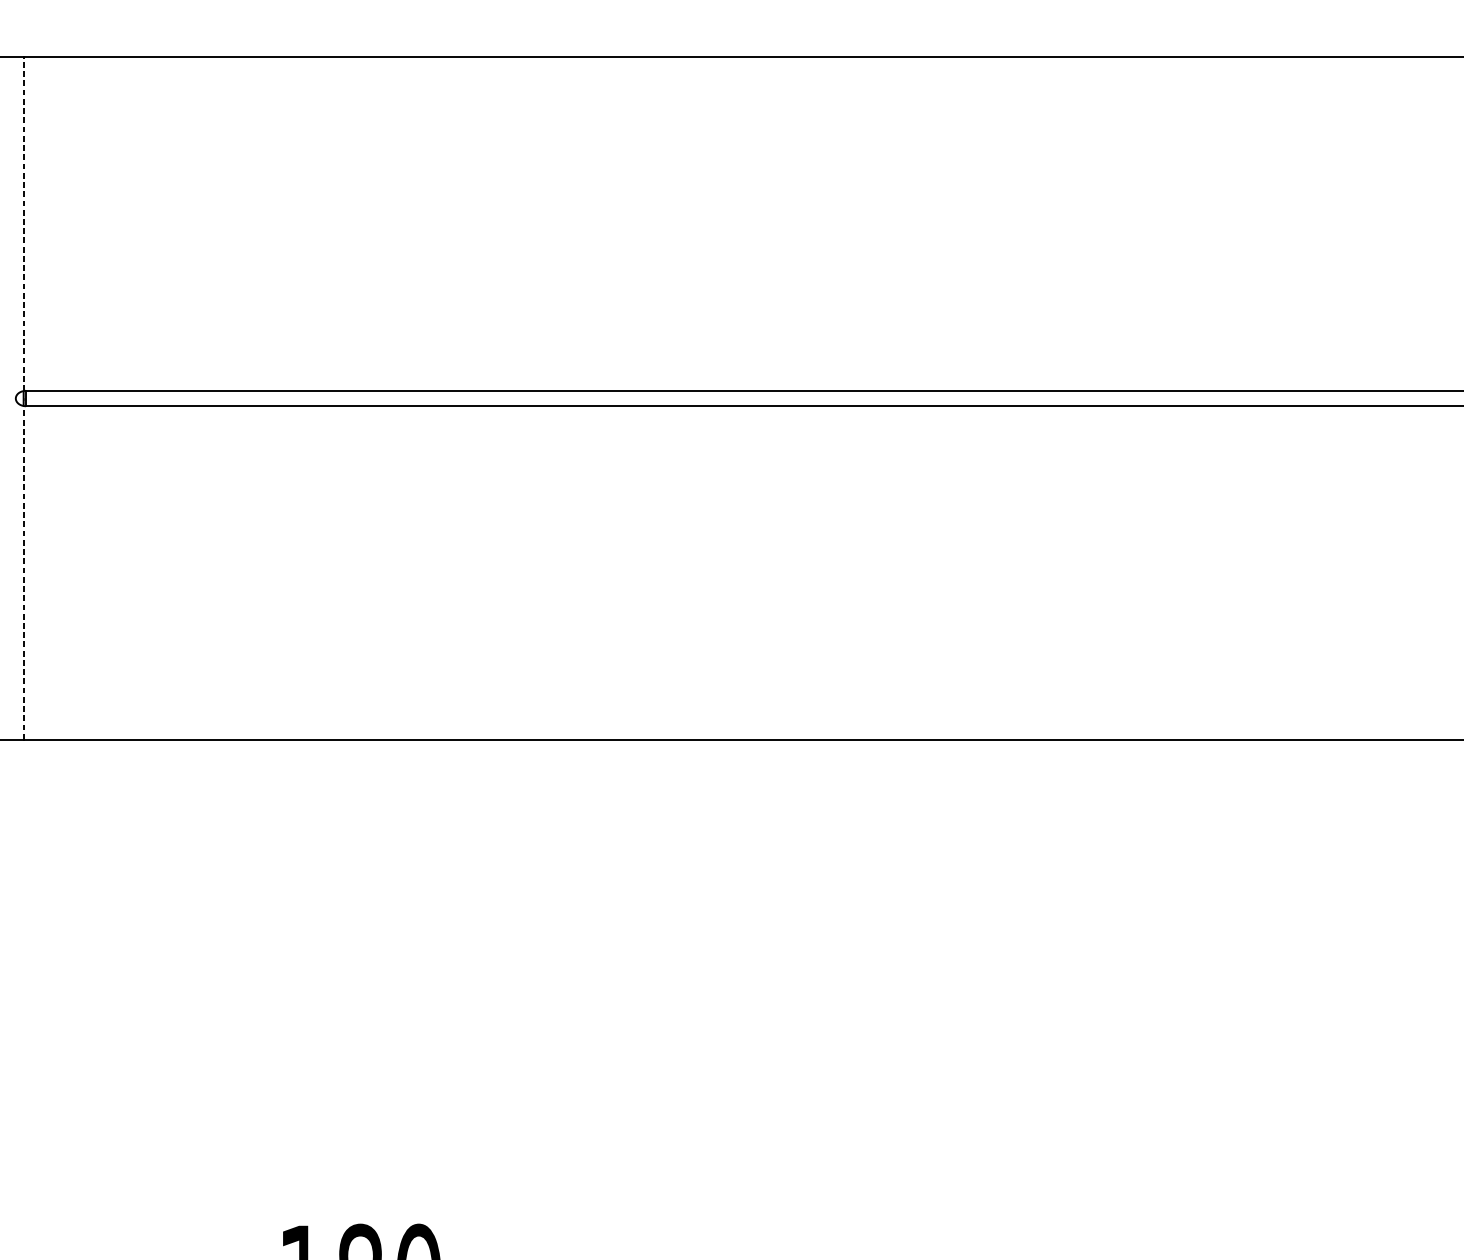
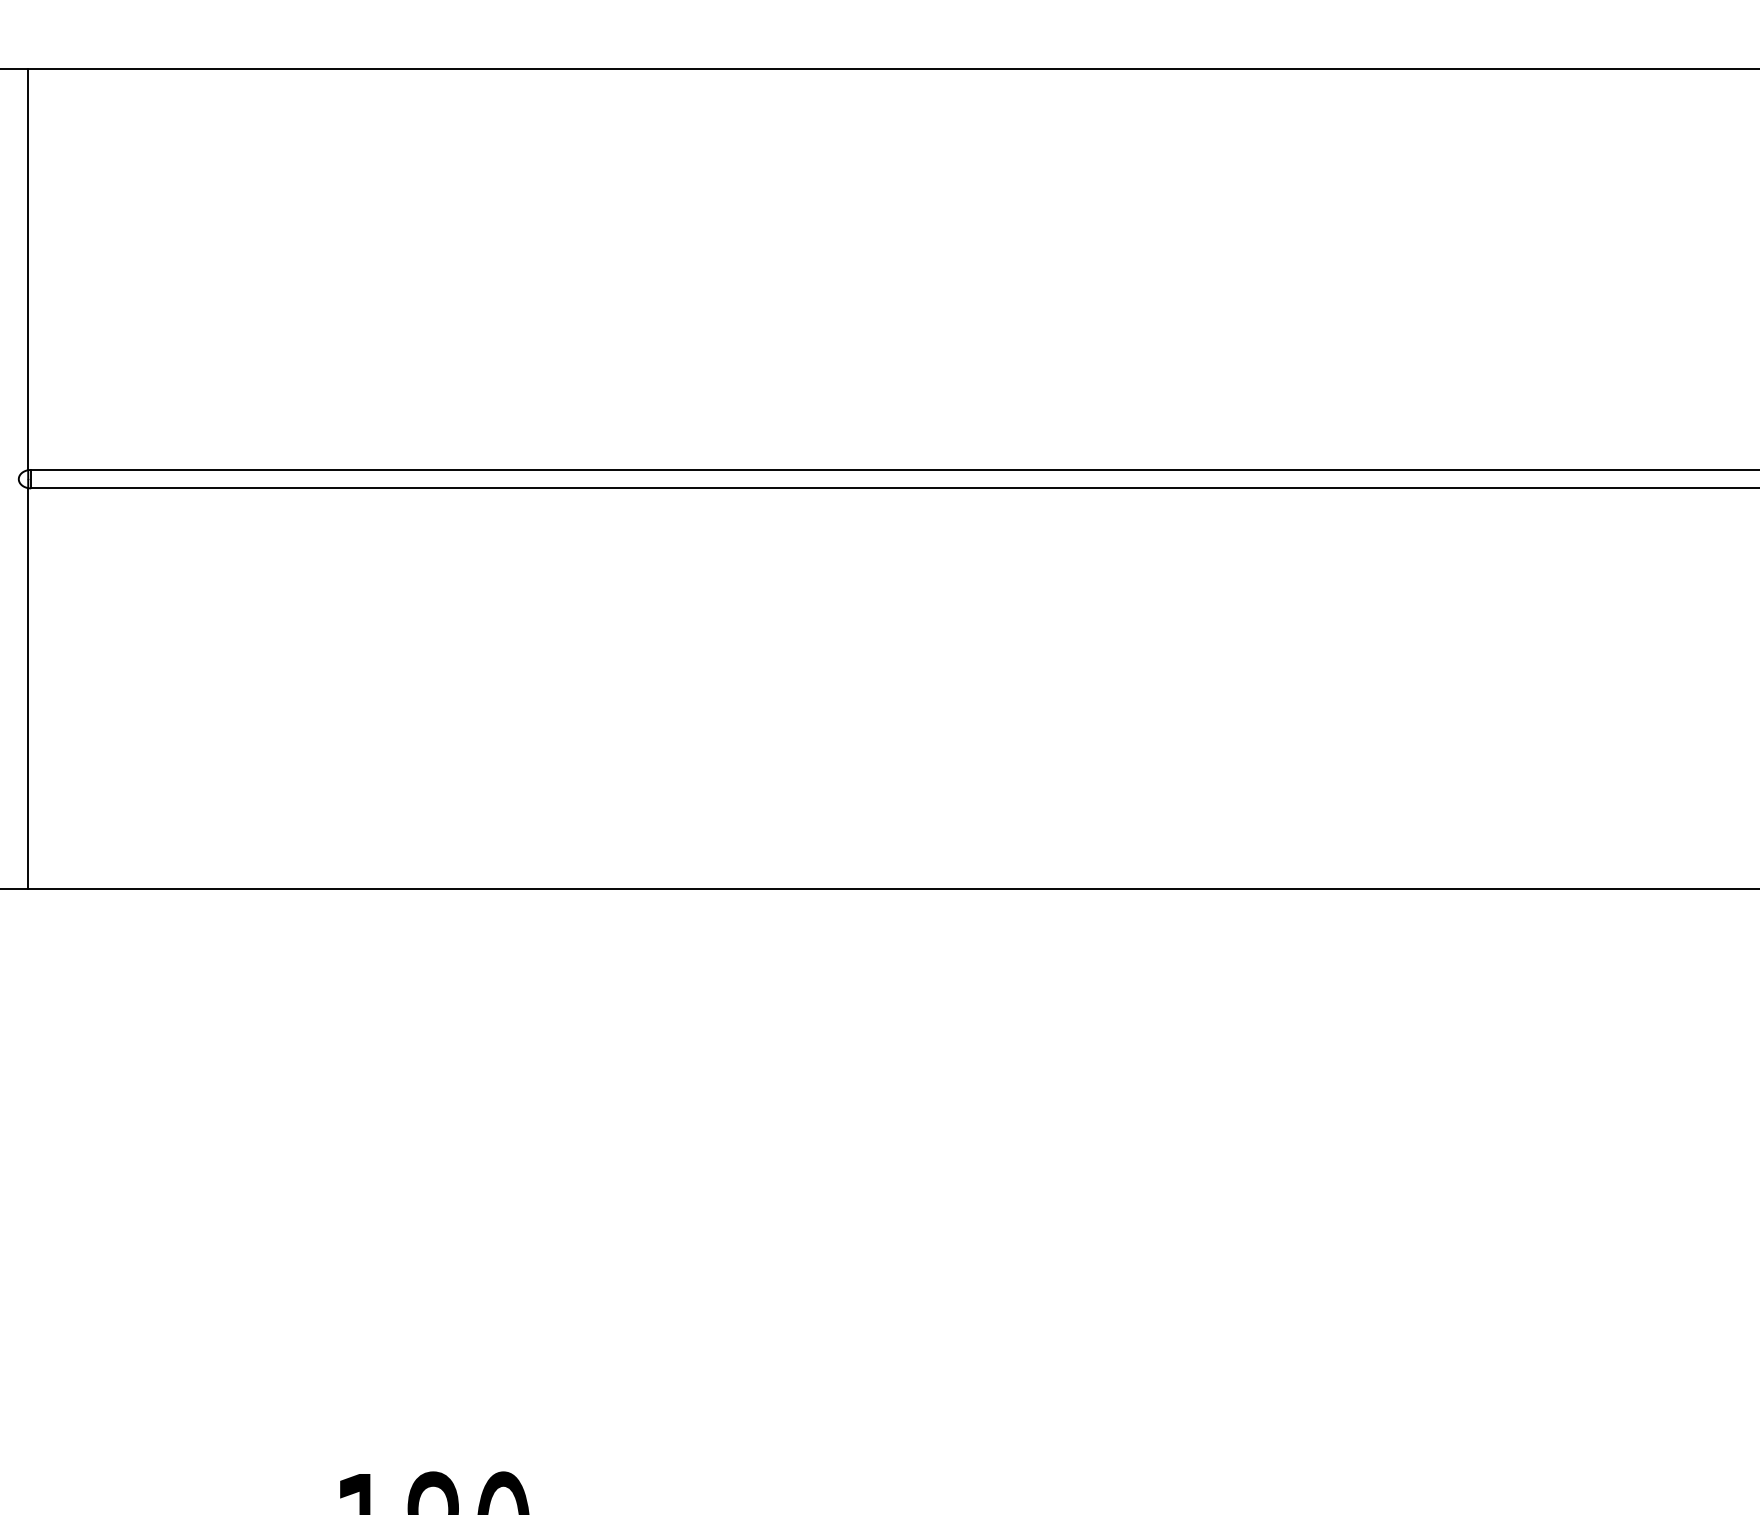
line: (23, 224) -> (28, 269), dashed -> solid
line: (23, 572) -> (28, 688), dashed -> solid

